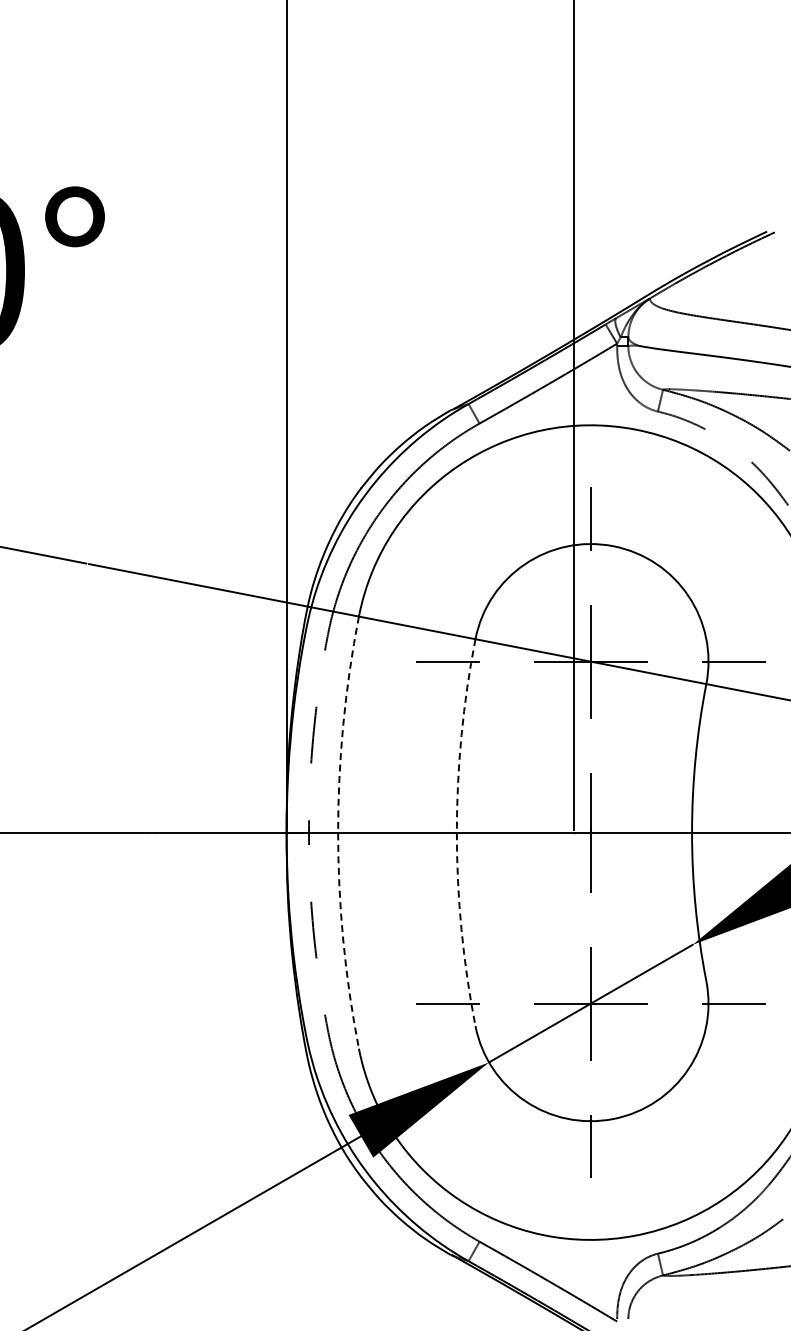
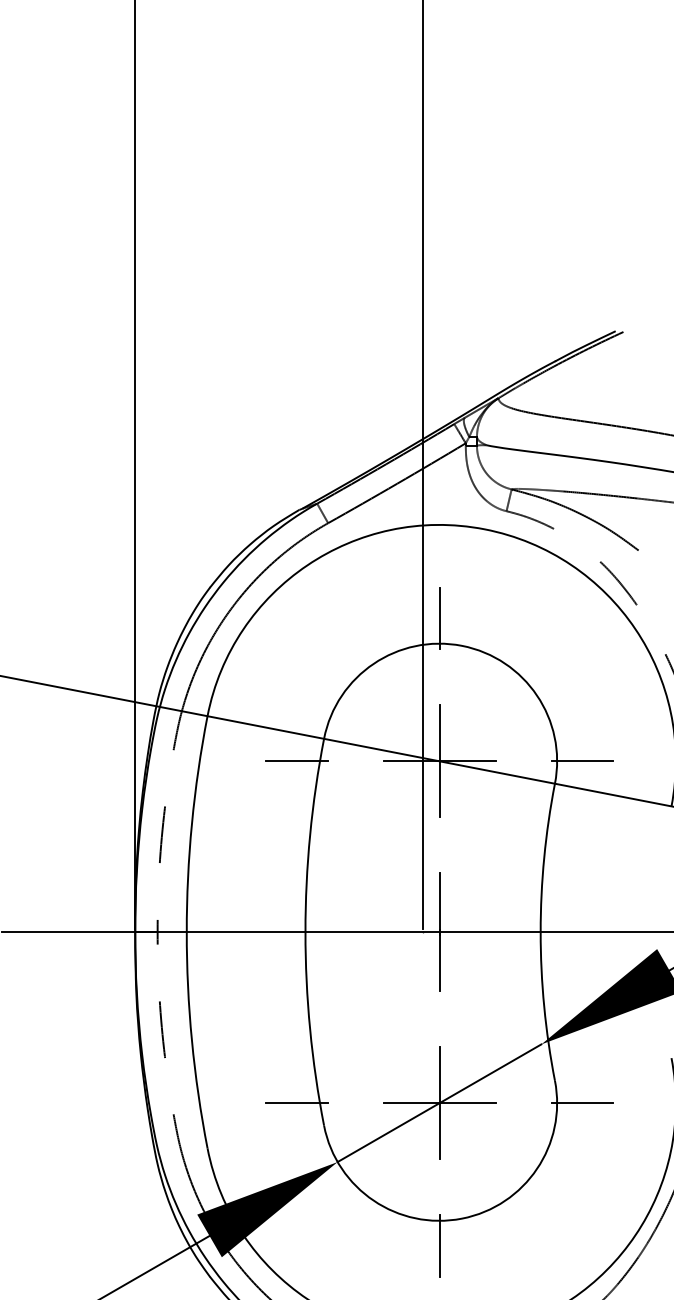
arc: (338, 832) -> (187, 932), dashed -> solid
arc: (456, 832) -> (305, 932), dashed -> solid

